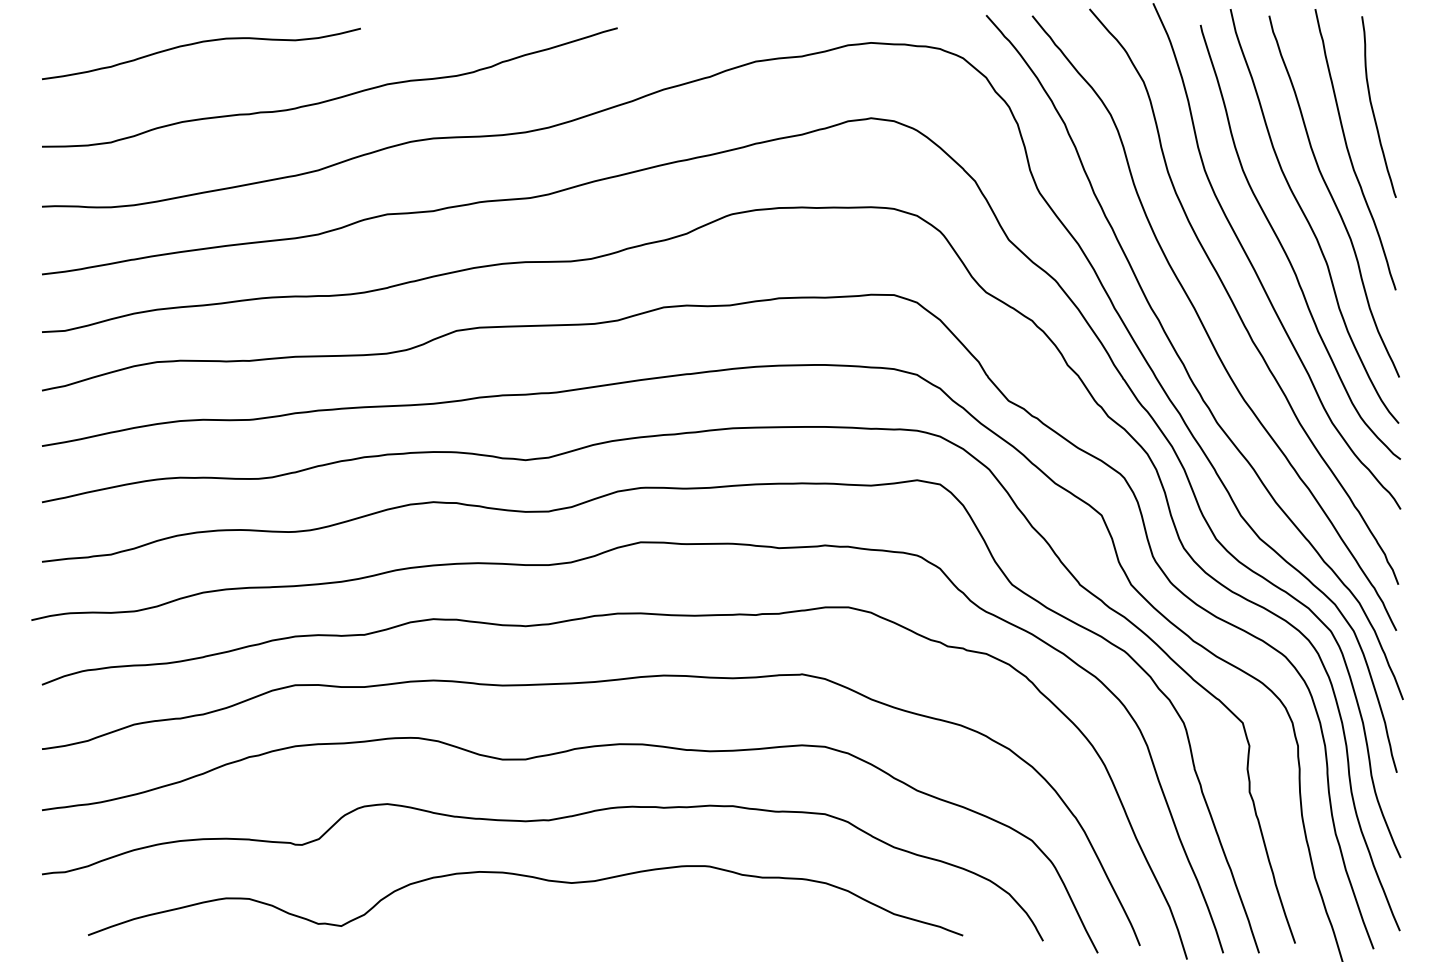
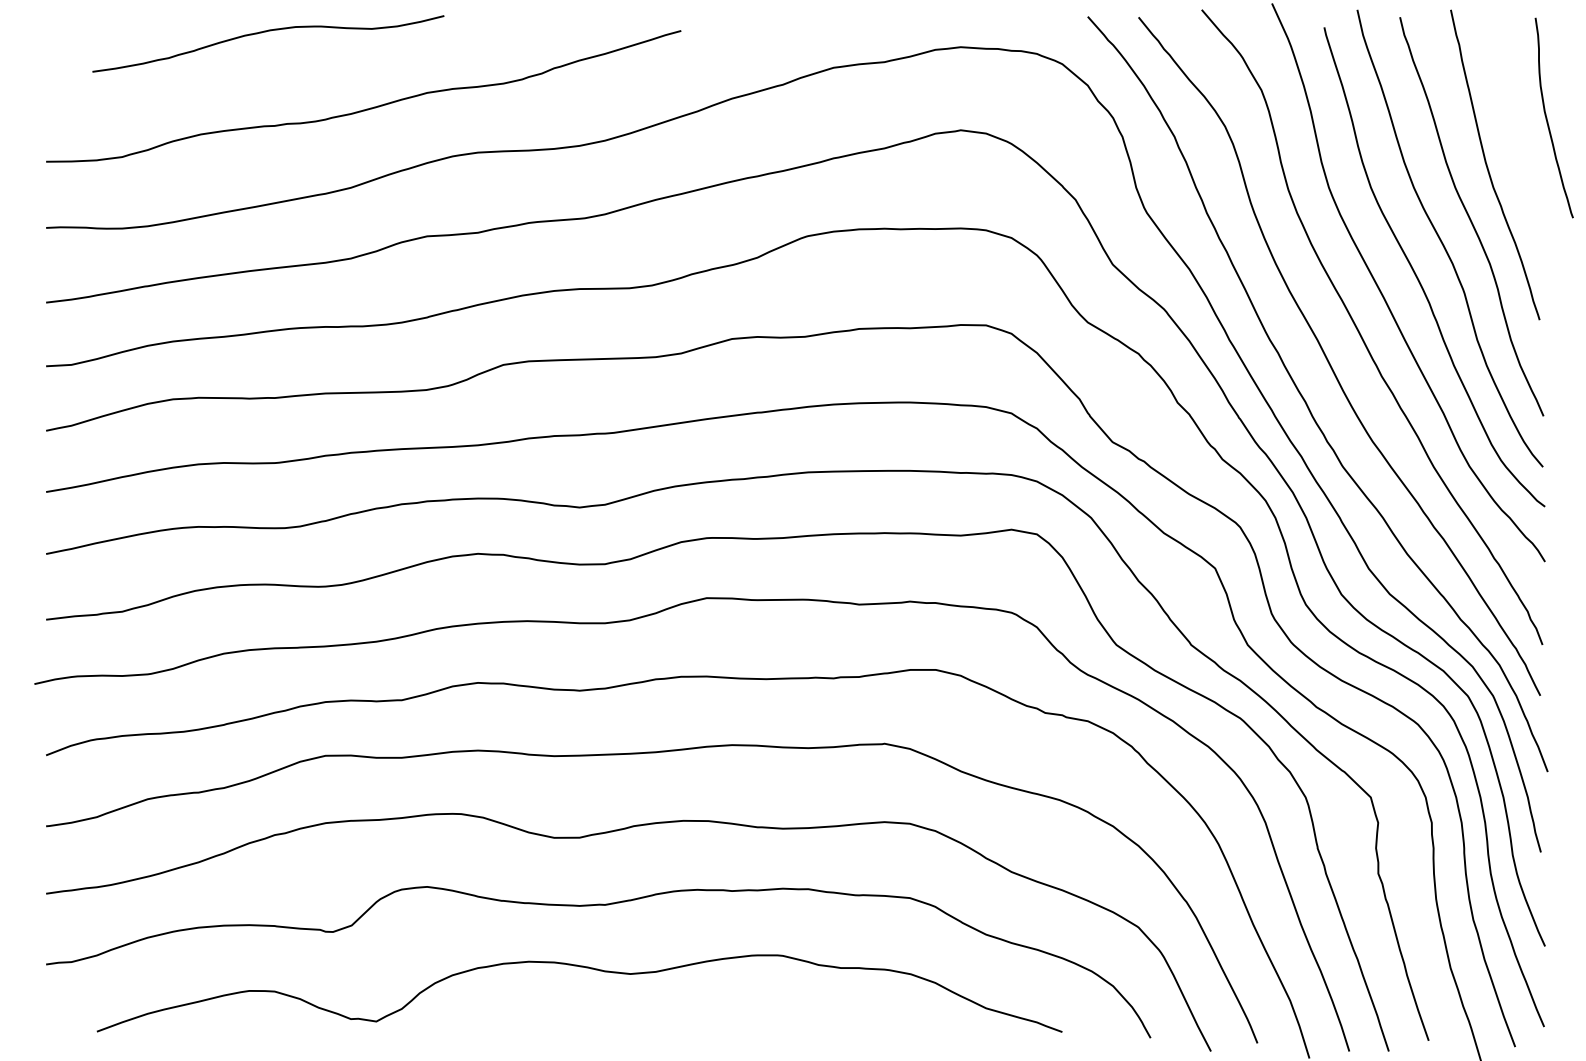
curve: (200, 43) -> (267, 32), moved
curve: (1373, 108) -> (1548, 119), moved

